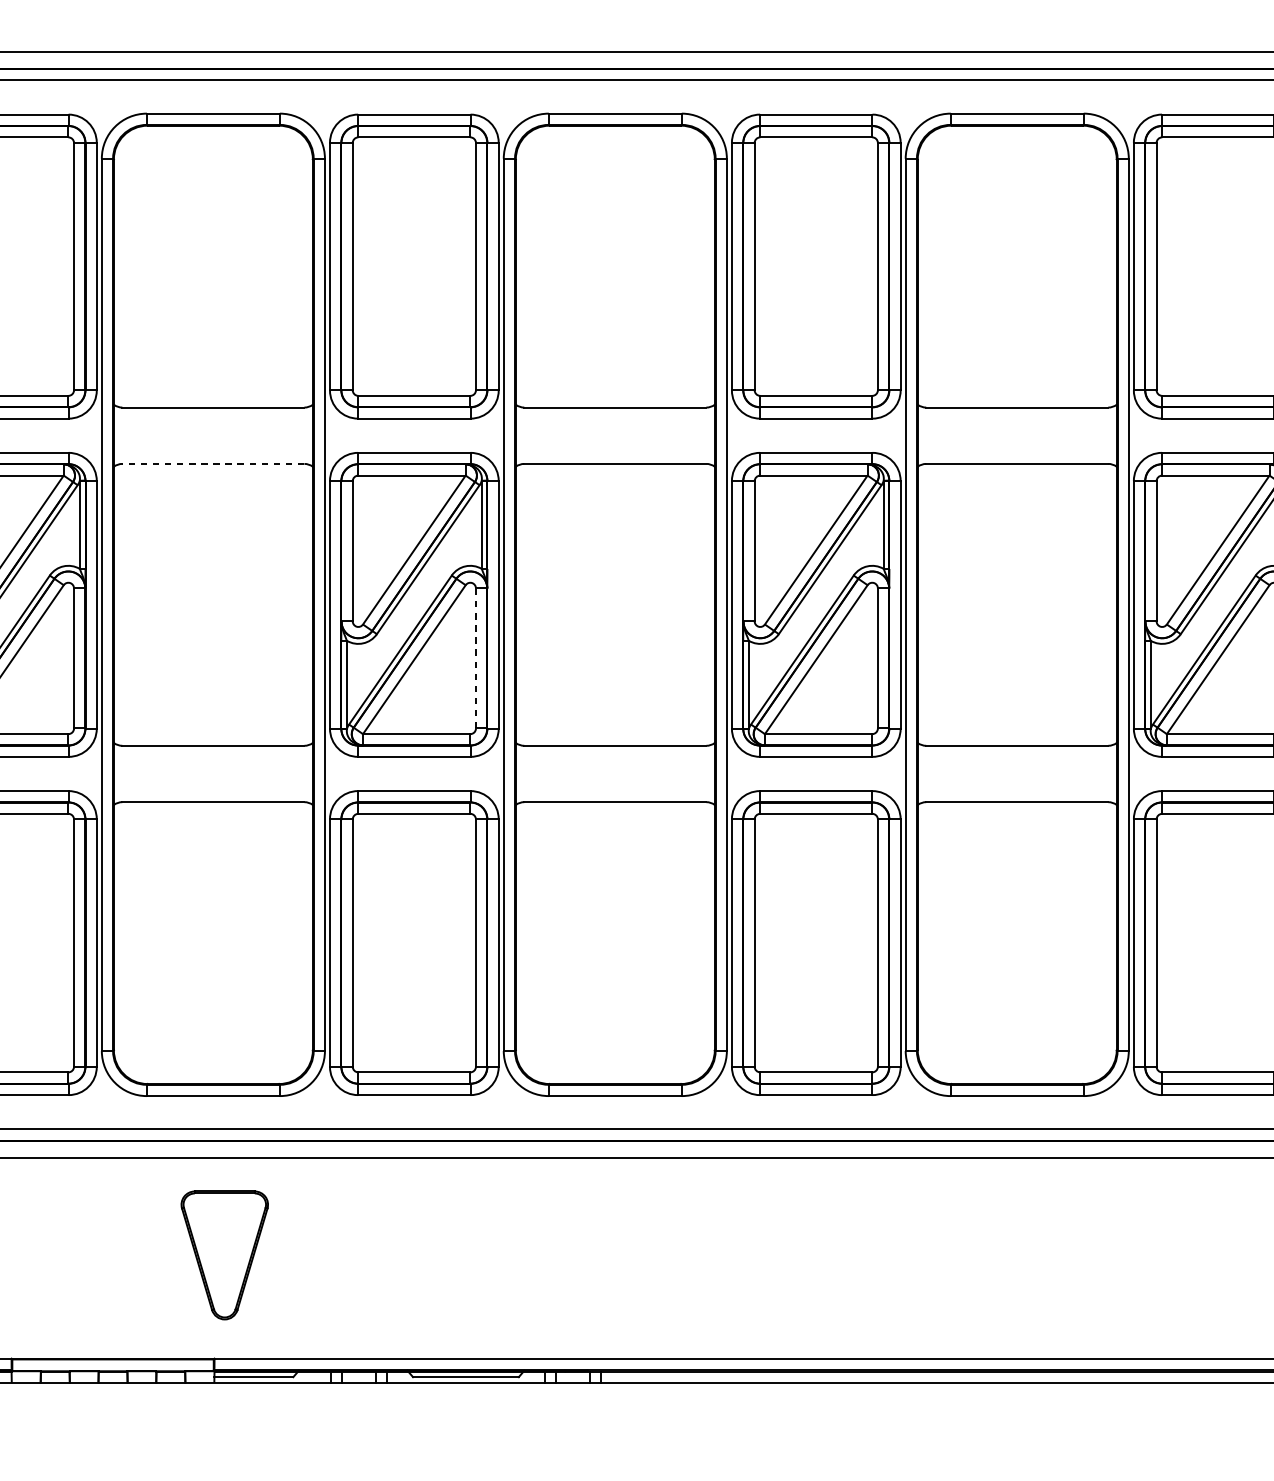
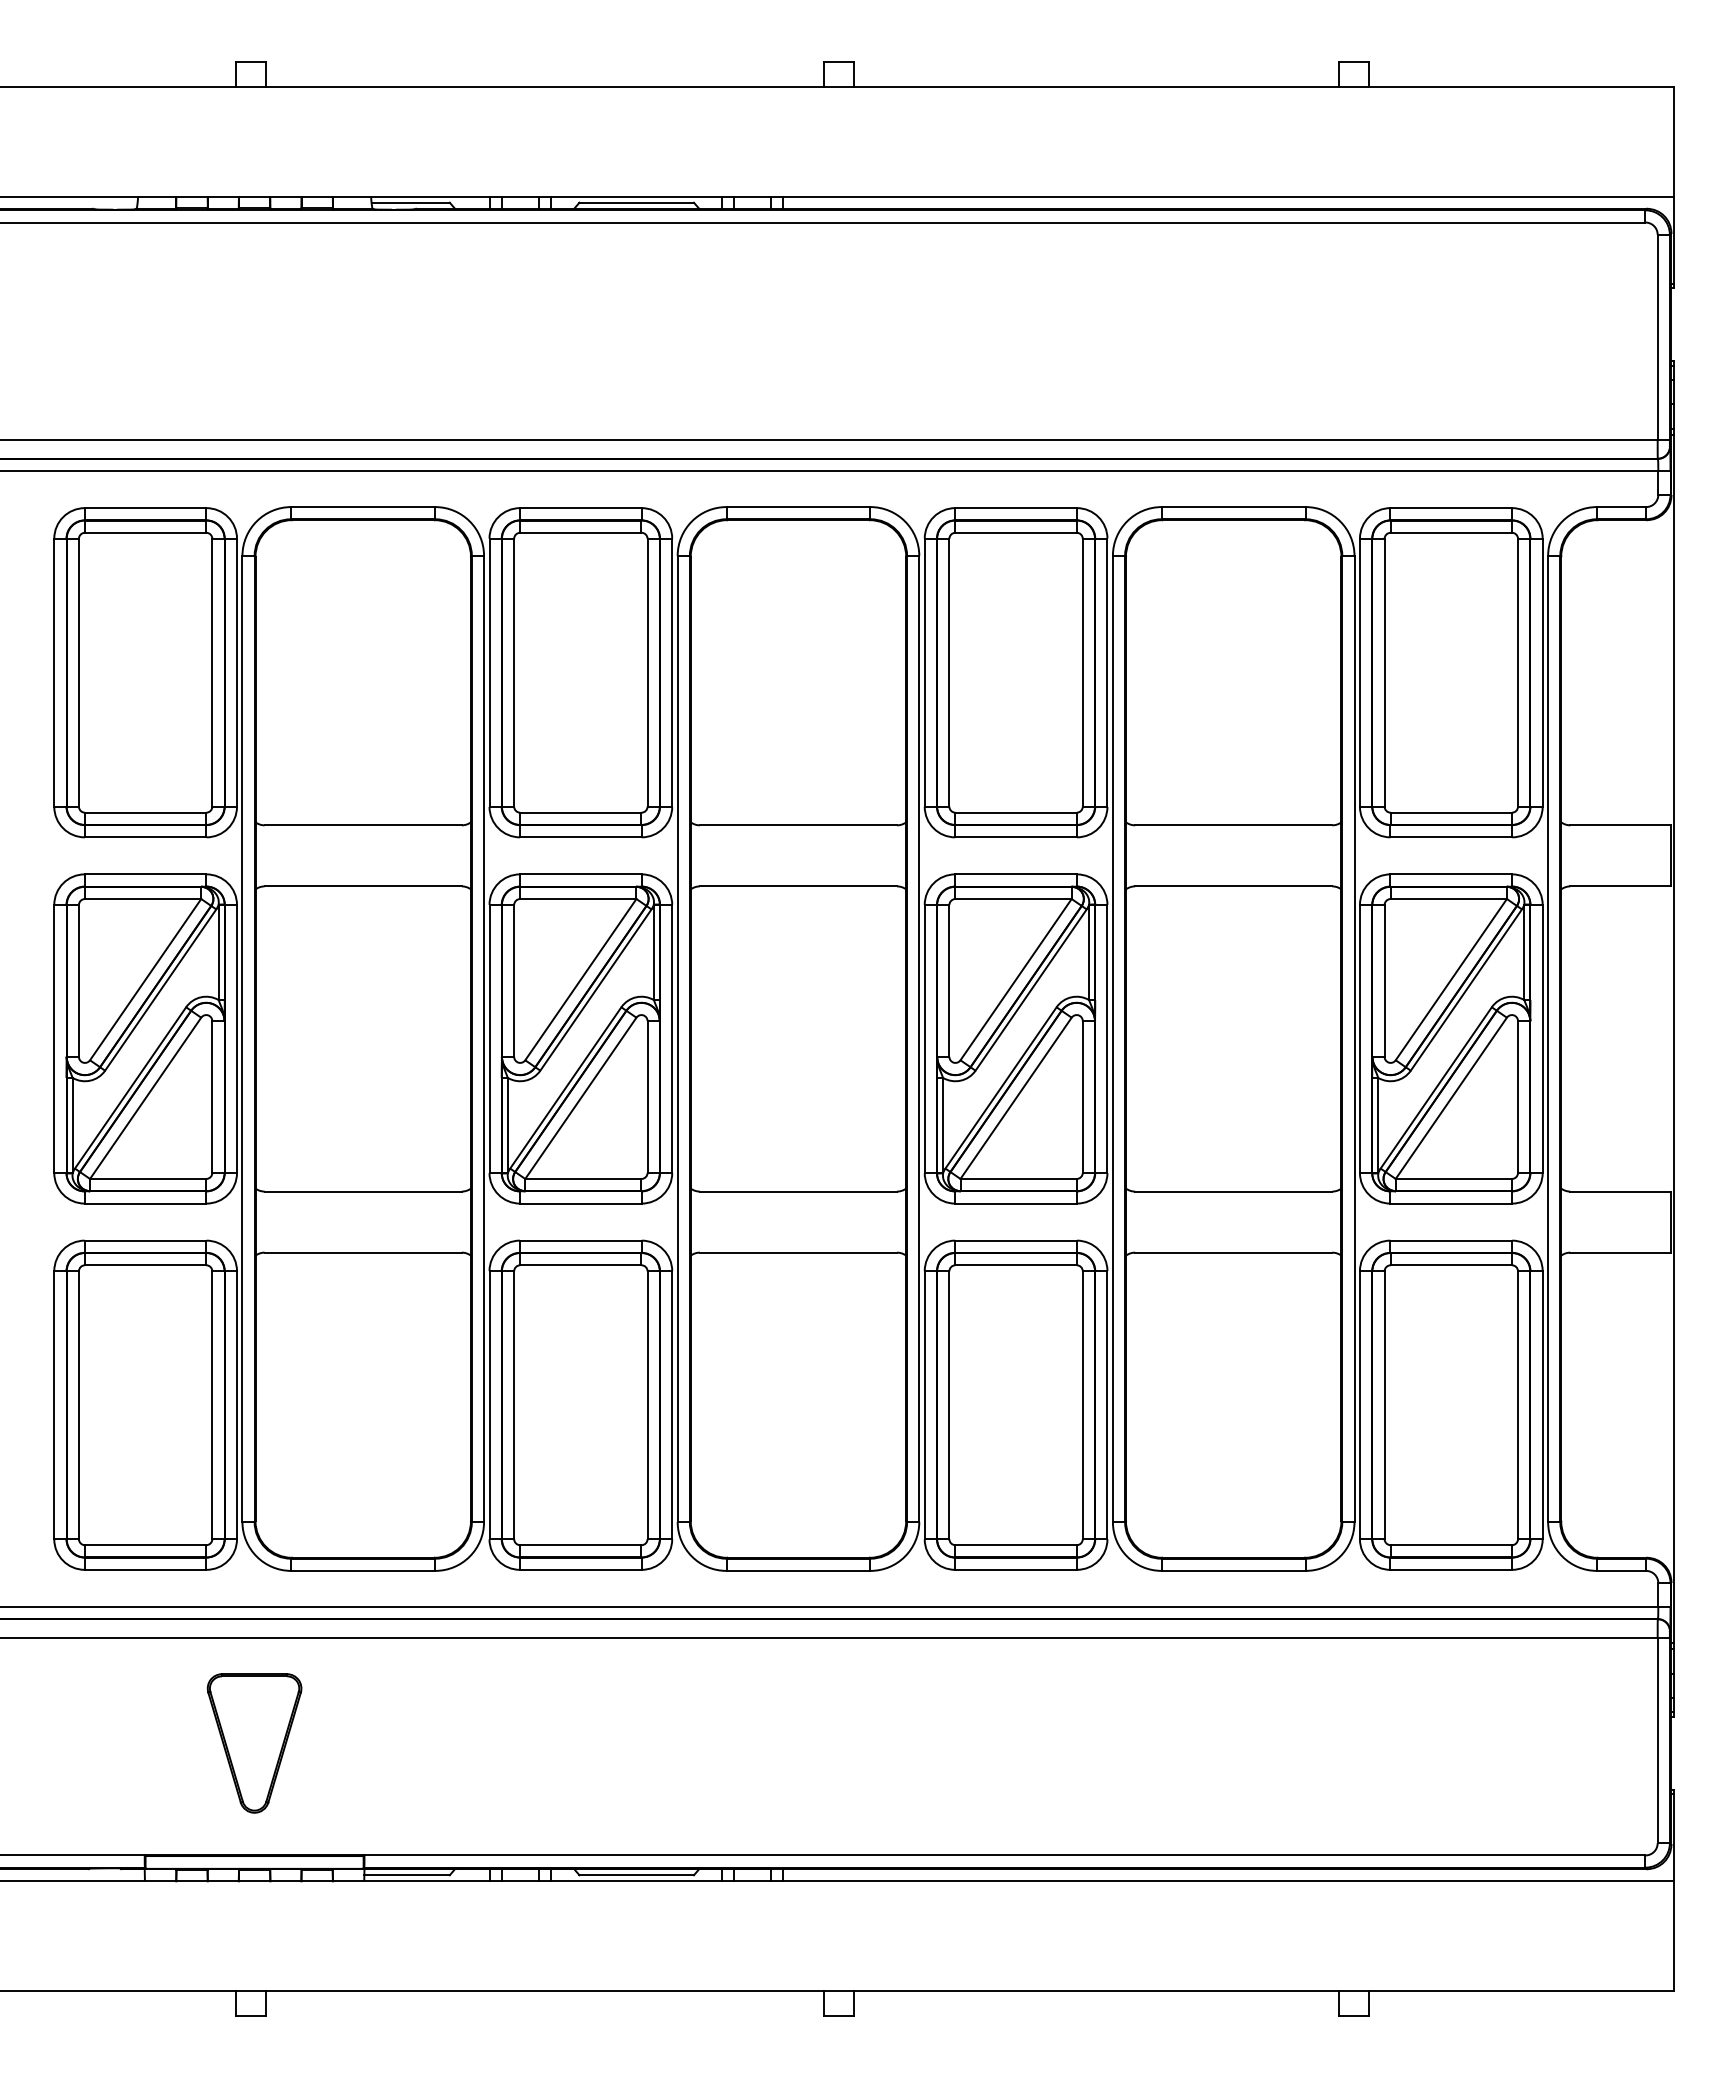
line: (213, 464) -> (363, 886), dashed -> solid
line: (475, 658) -> (647, 1097), dashed -> solid
part: (224, 1255) -> (254, 1743), moved

